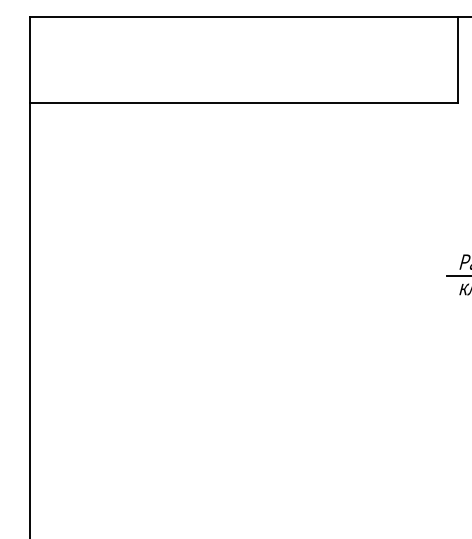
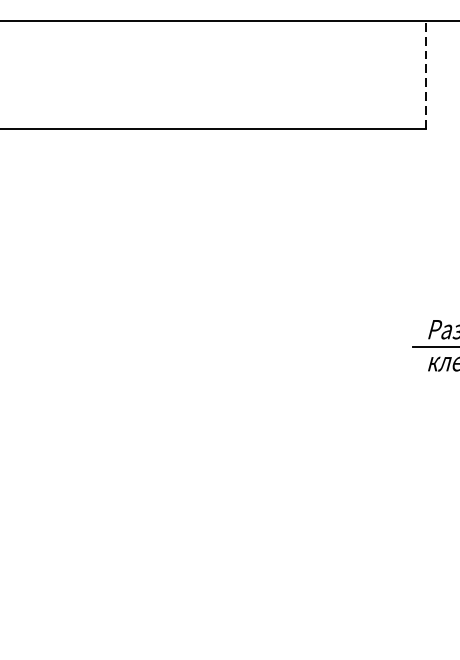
line: (457, 60) -> (425, 75), solid -> dashed

